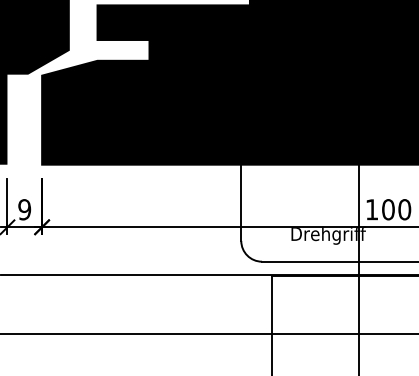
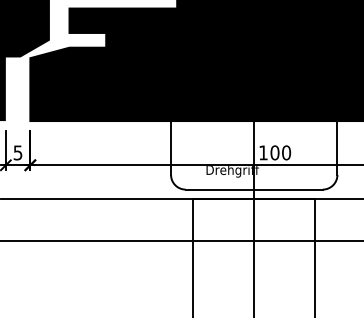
text: (23, 209) -> (17, 152), 9 -> 5

